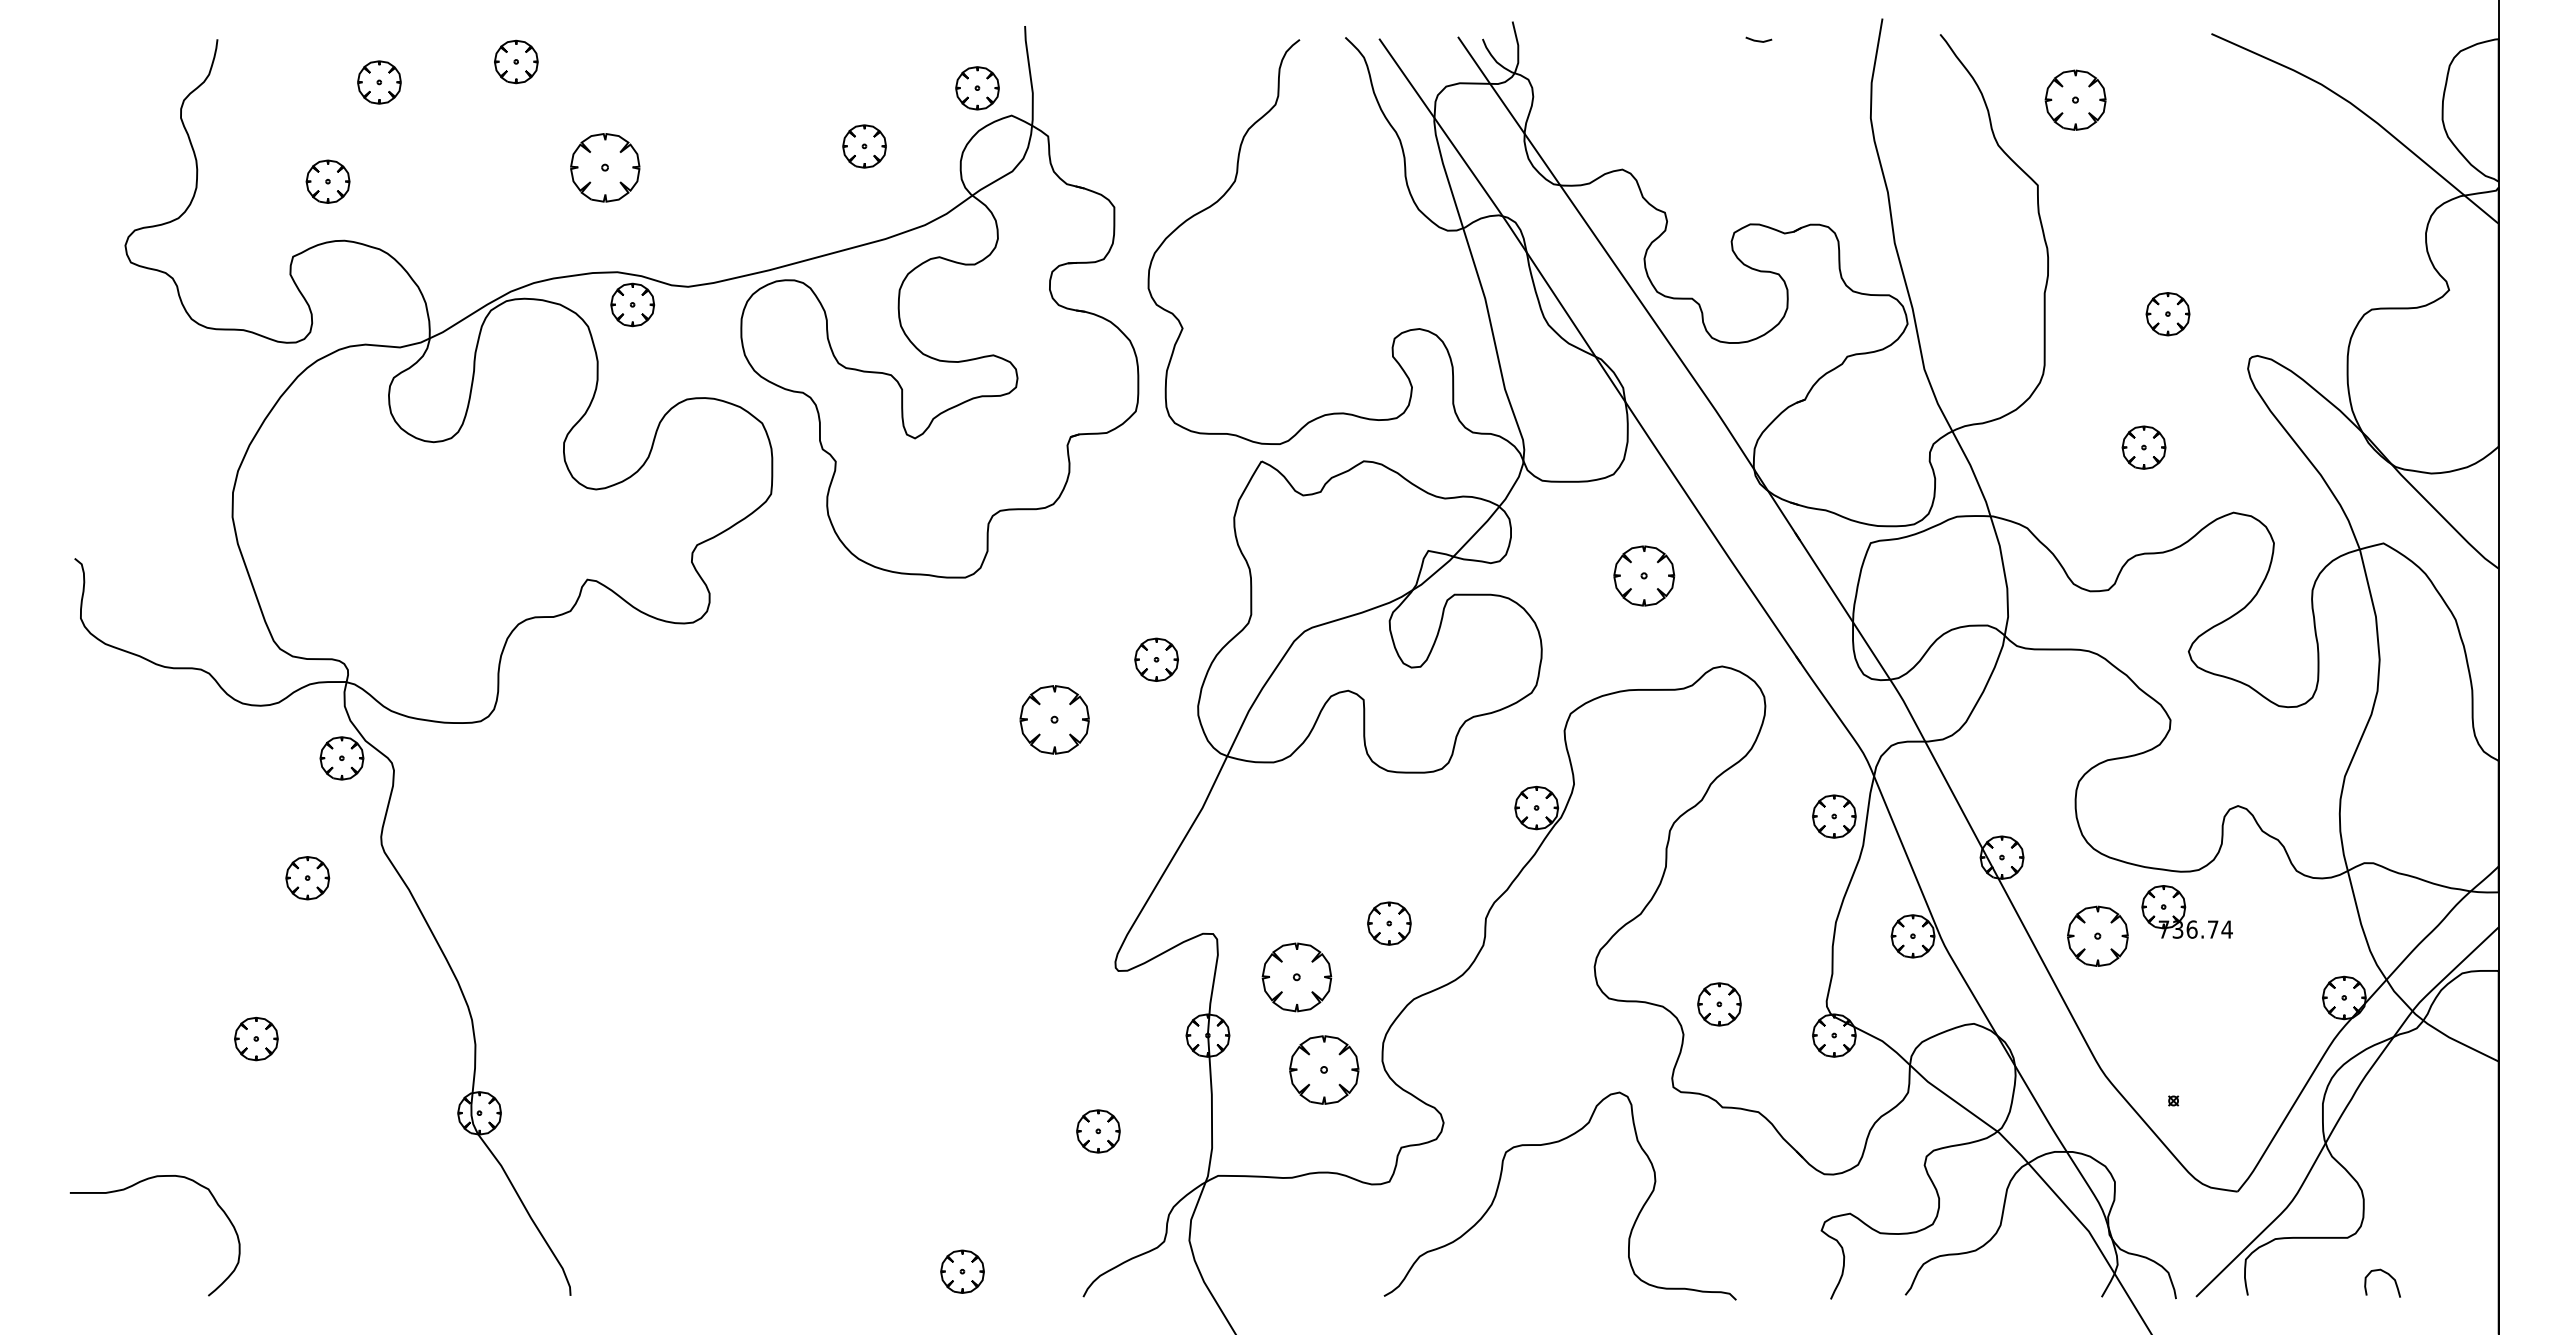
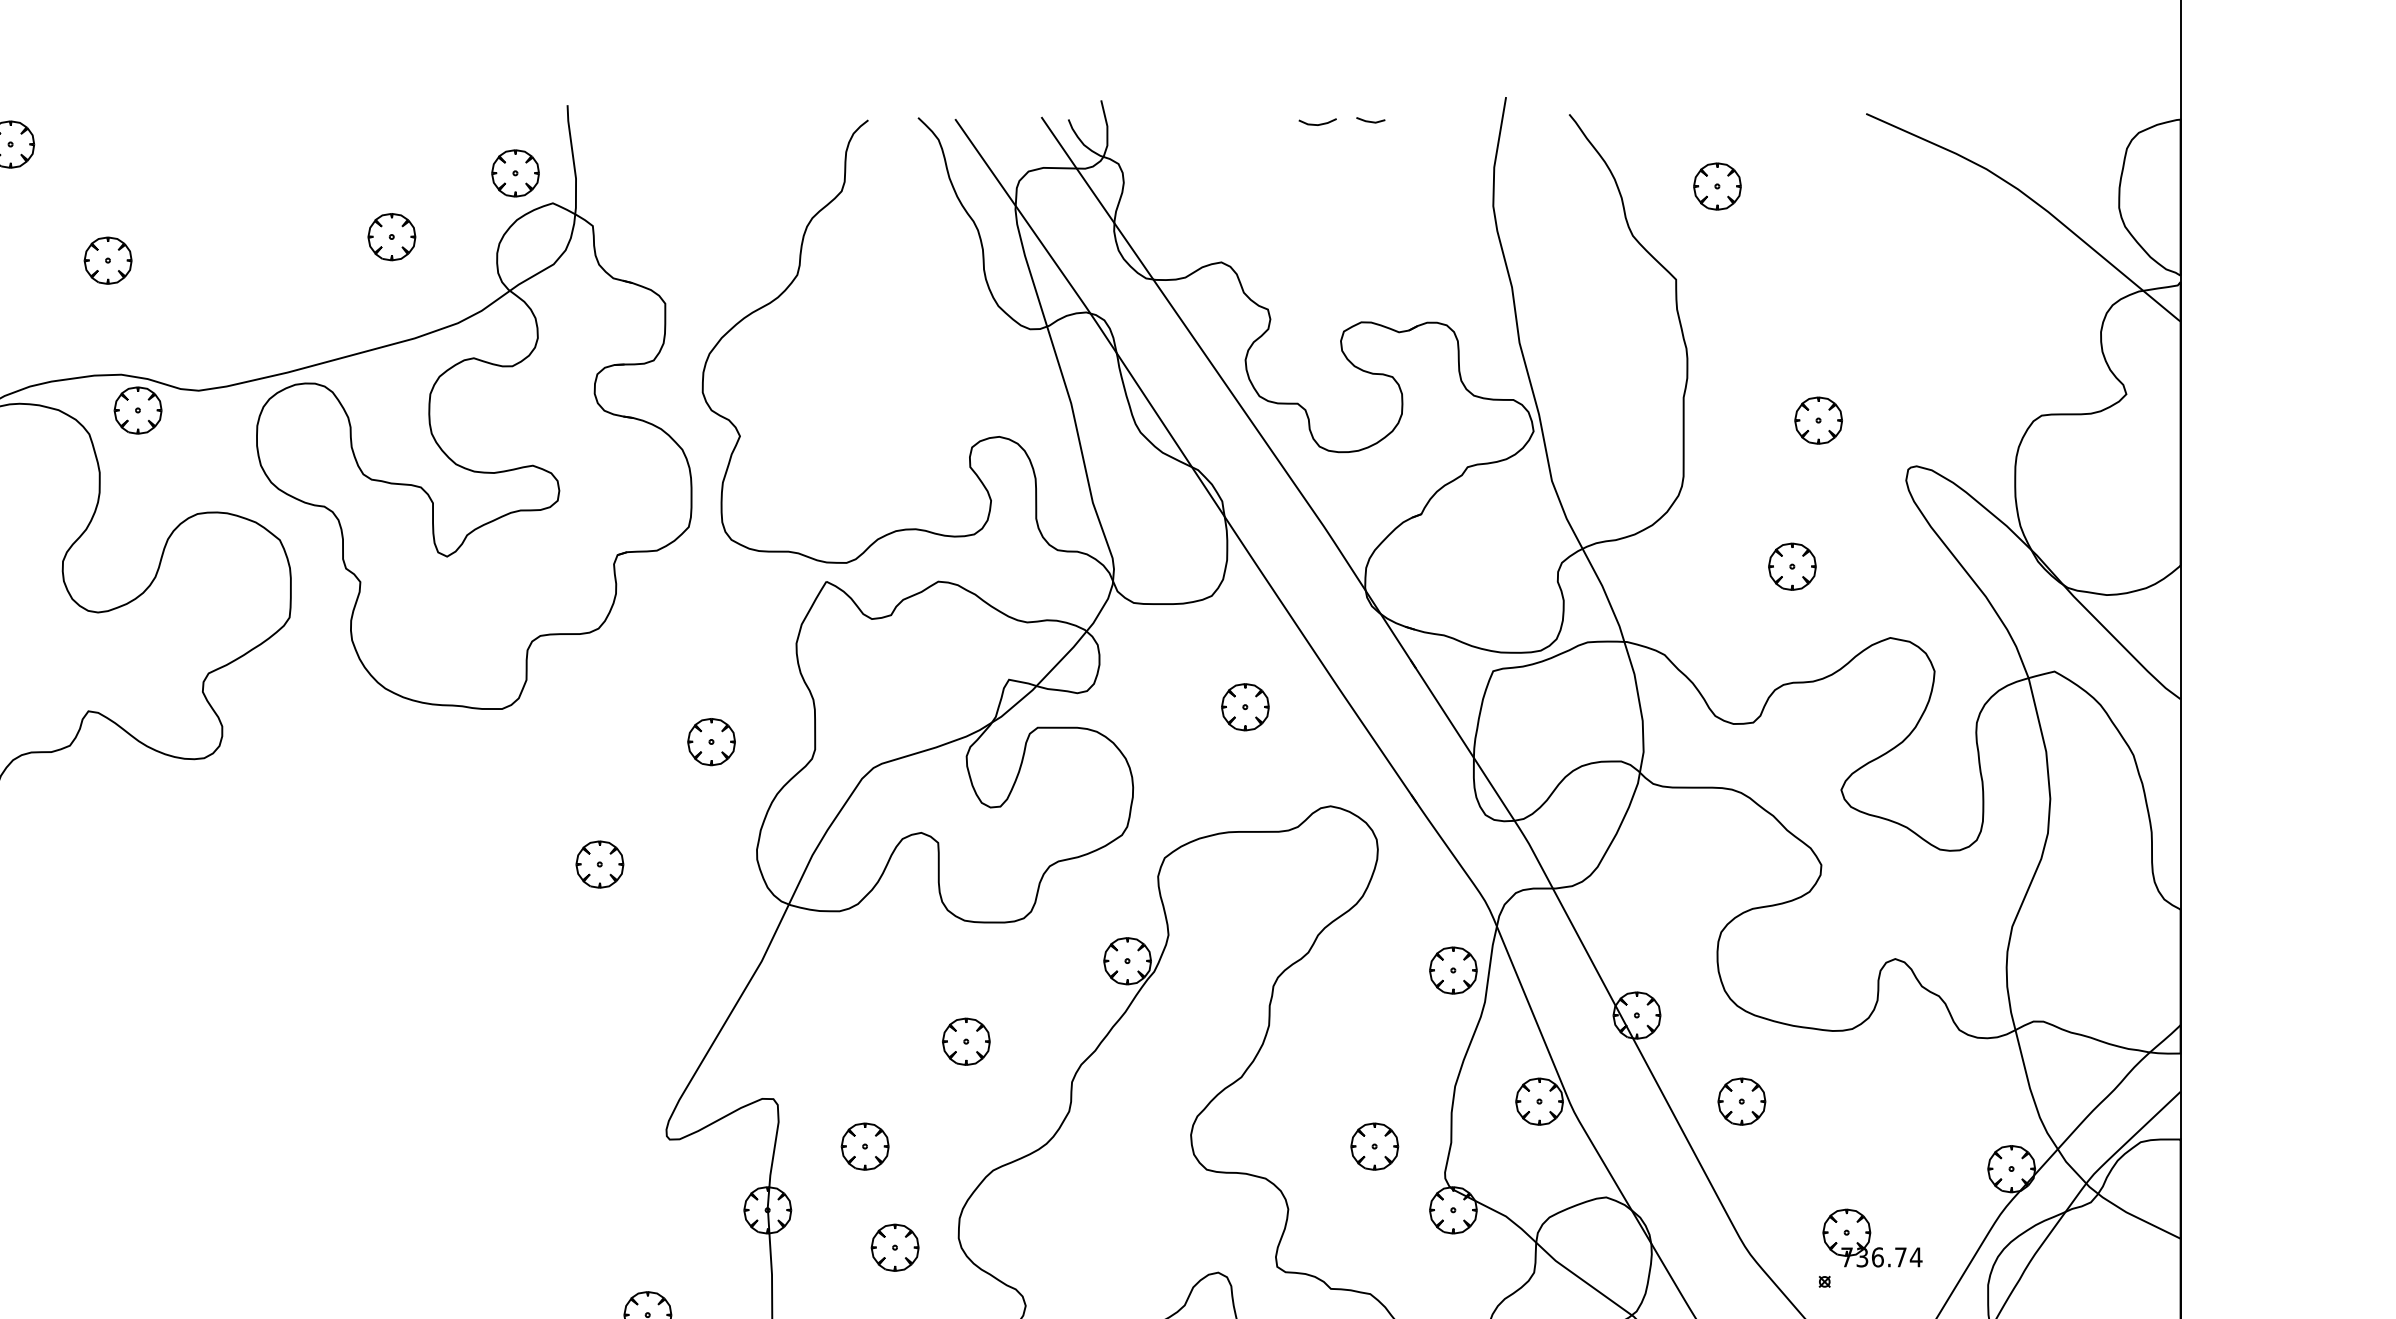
line: (1710, 43) -> (1317, 124), added
part: (2075, 100) -> (1717, 186), size x0.71
part: (605, 168) -> (108, 261), size x0.62
part: (1644, 575) -> (1245, 706), size x0.71
part: (1156, 659) -> (711, 741), moved
part: (1054, 719) -> (599, 864), size x0.62
part: (2186, 911) -> (1871, 1237), moved
part: (1389, 923) -> (966, 1041), moved
part: (2097, 936) -> (1741, 1101), size x0.71
part: (1296, 977) -> (864, 1146), size x0.62
part: (1719, 1004) -> (1374, 1146), moved
part: (1324, 1069) -> (895, 1247), size x0.62

